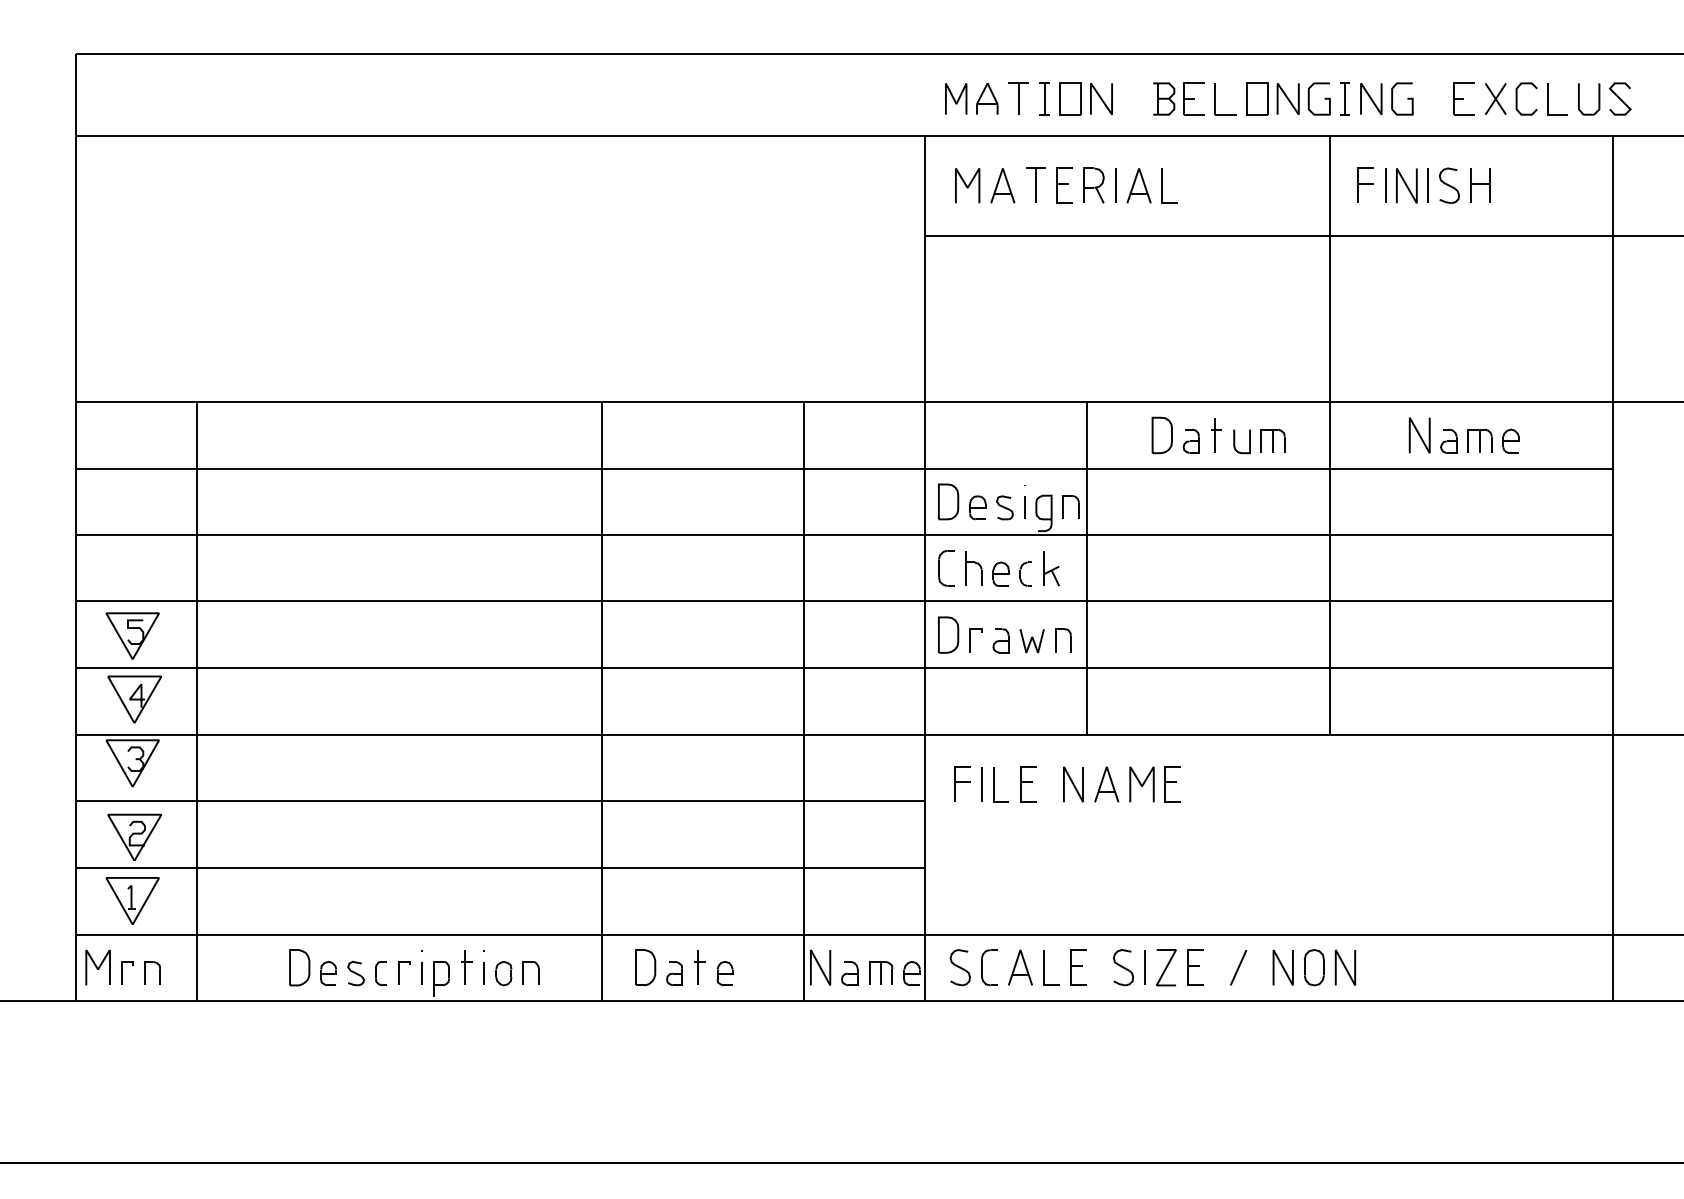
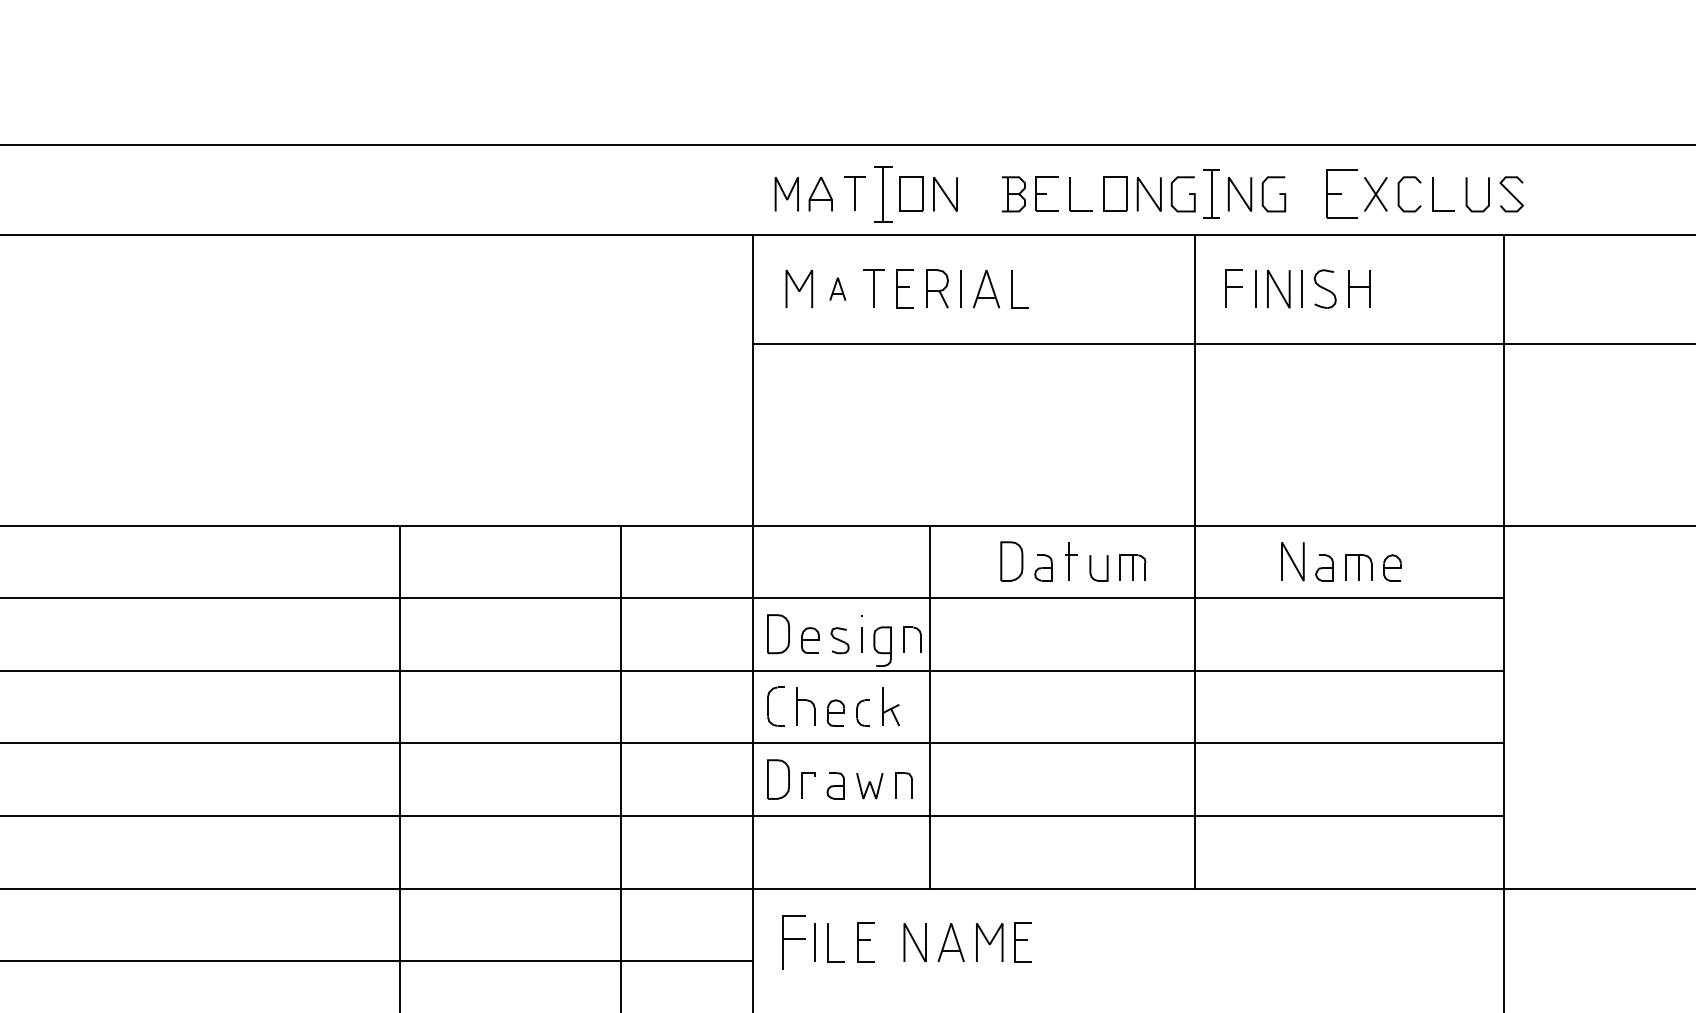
part: (1044, 98) -> (883, 193), size x1.6
part: (1344, 98) -> (1210, 193), size x1.4
part: (1463, 98) -> (1340, 193), size x1.4
part: (1002, 185) -> (837, 288), size x0.6
part: (962, 783) -> (793, 941), size x1.4

